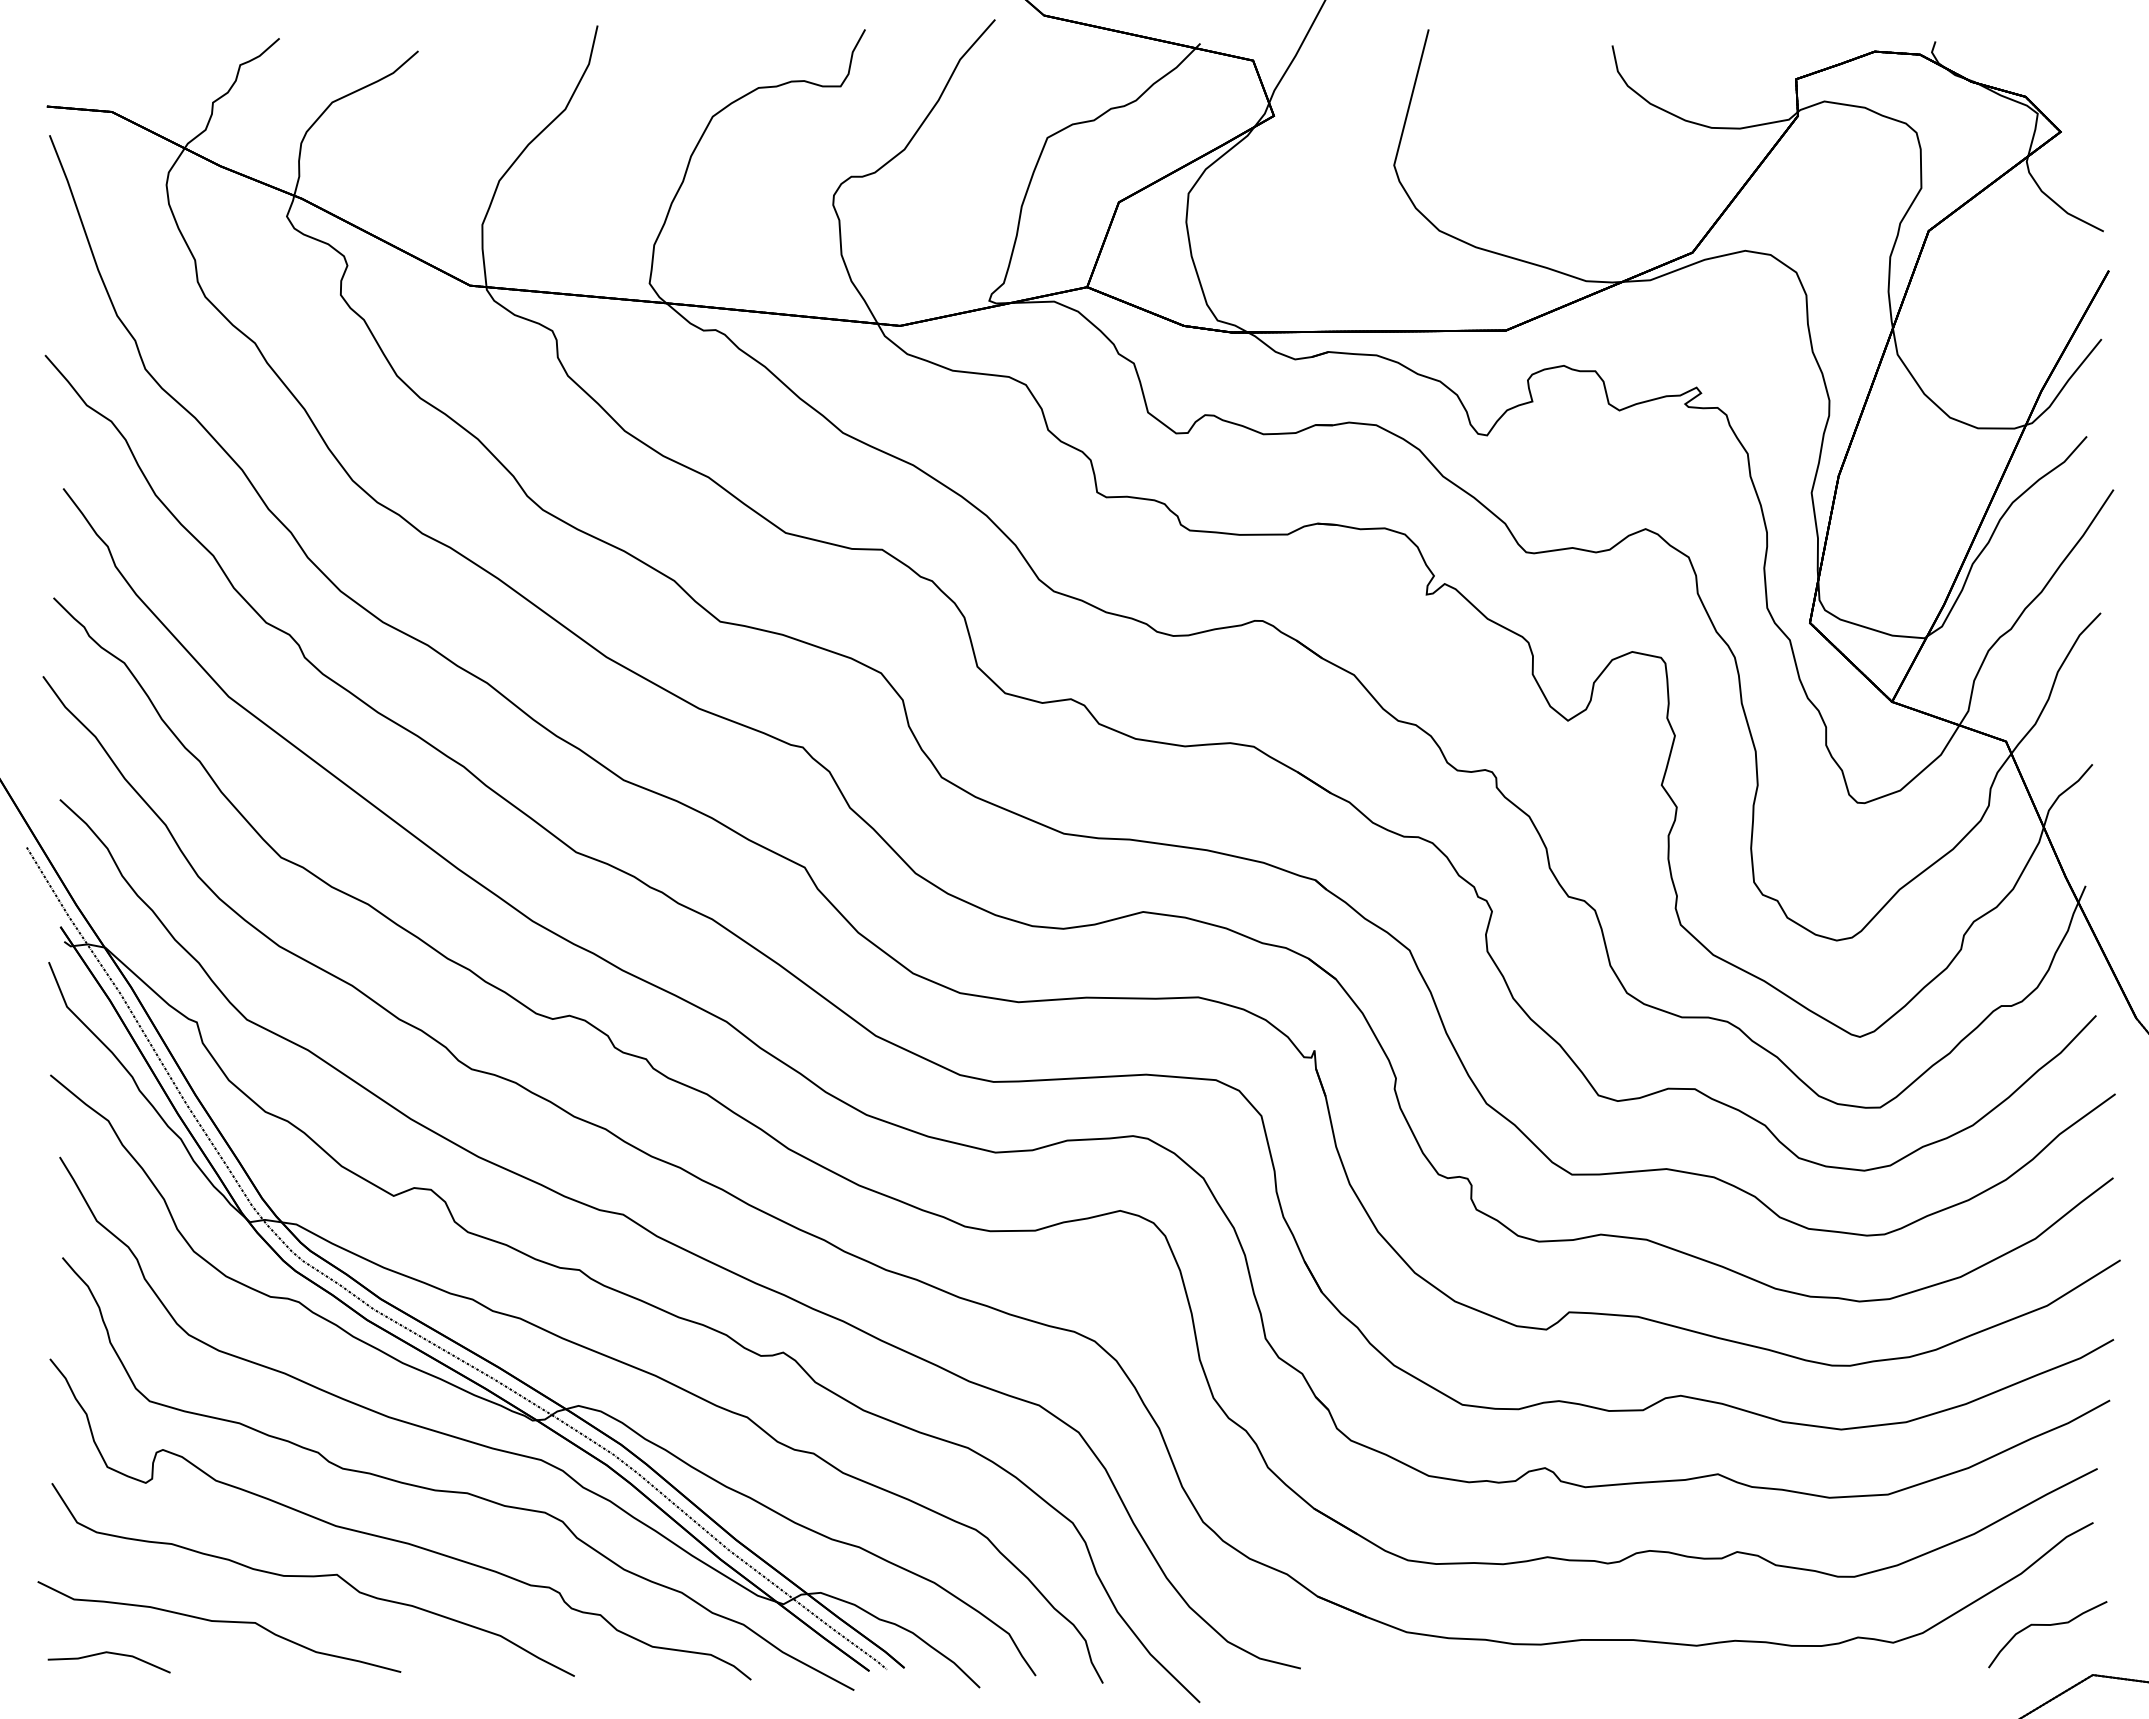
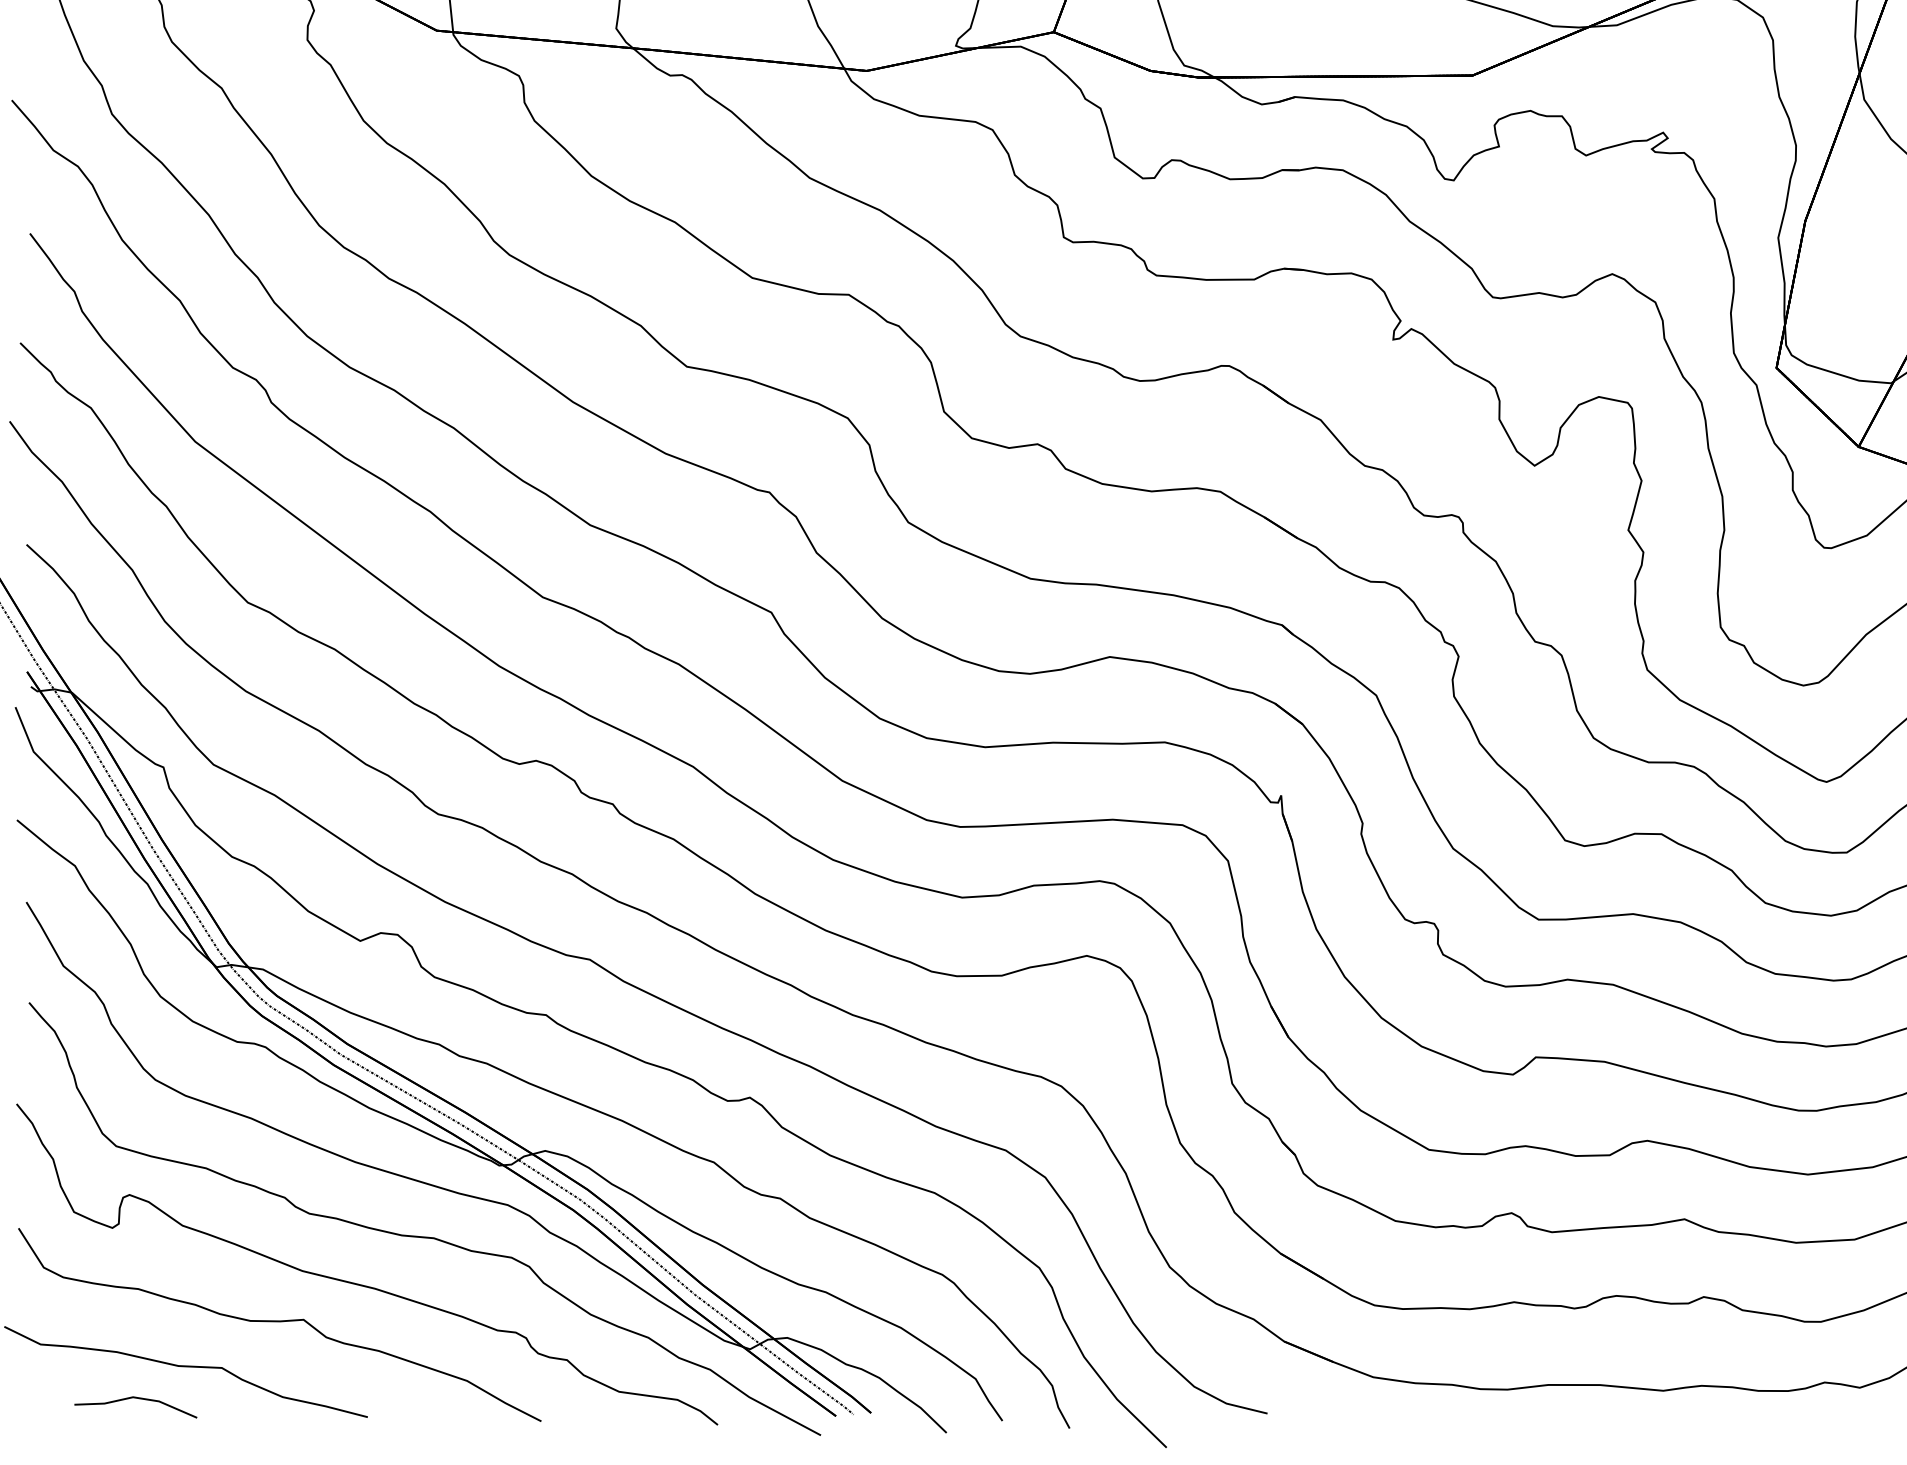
part: (112, 1654) -> (139, 1399), moved

